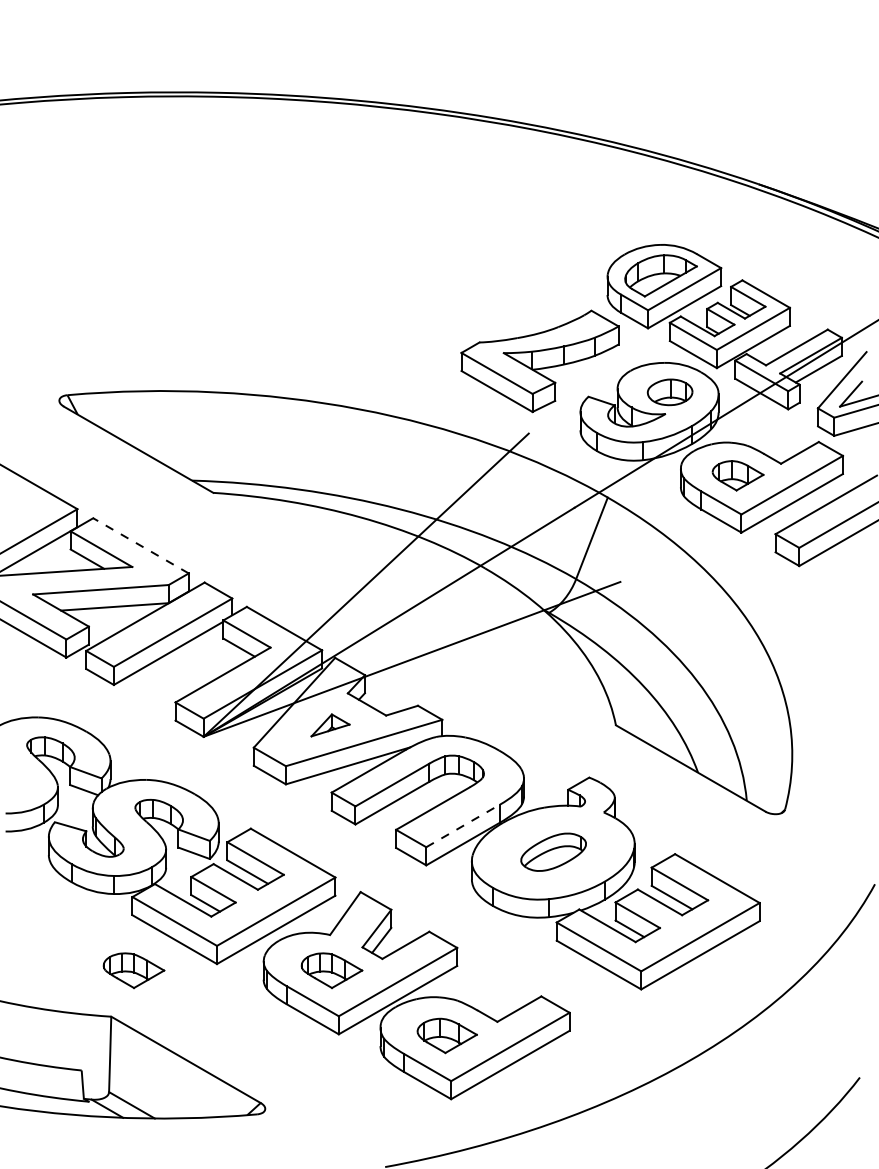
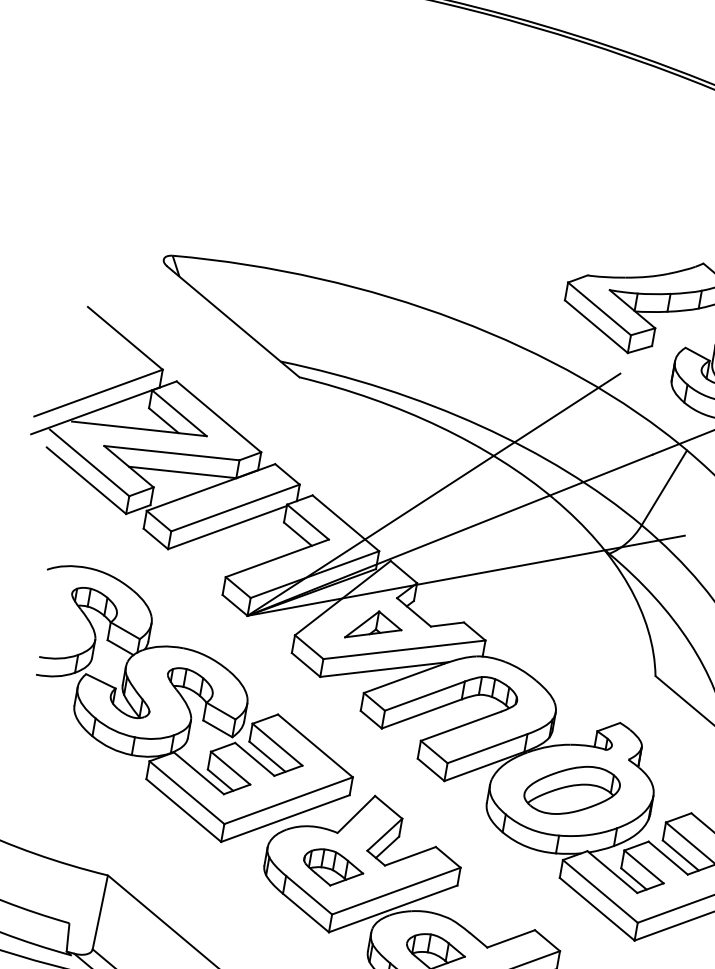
line: (140, 545) -> (218, 416), dashed -> solid
part: (330, 725) -> (374, 626), size x1.43
line: (463, 825) -> (488, 748), dashed -> solid
part: (553, 851) -> (572, 789), size x1.43
part: (133, 970) -> (137, 833), removed

